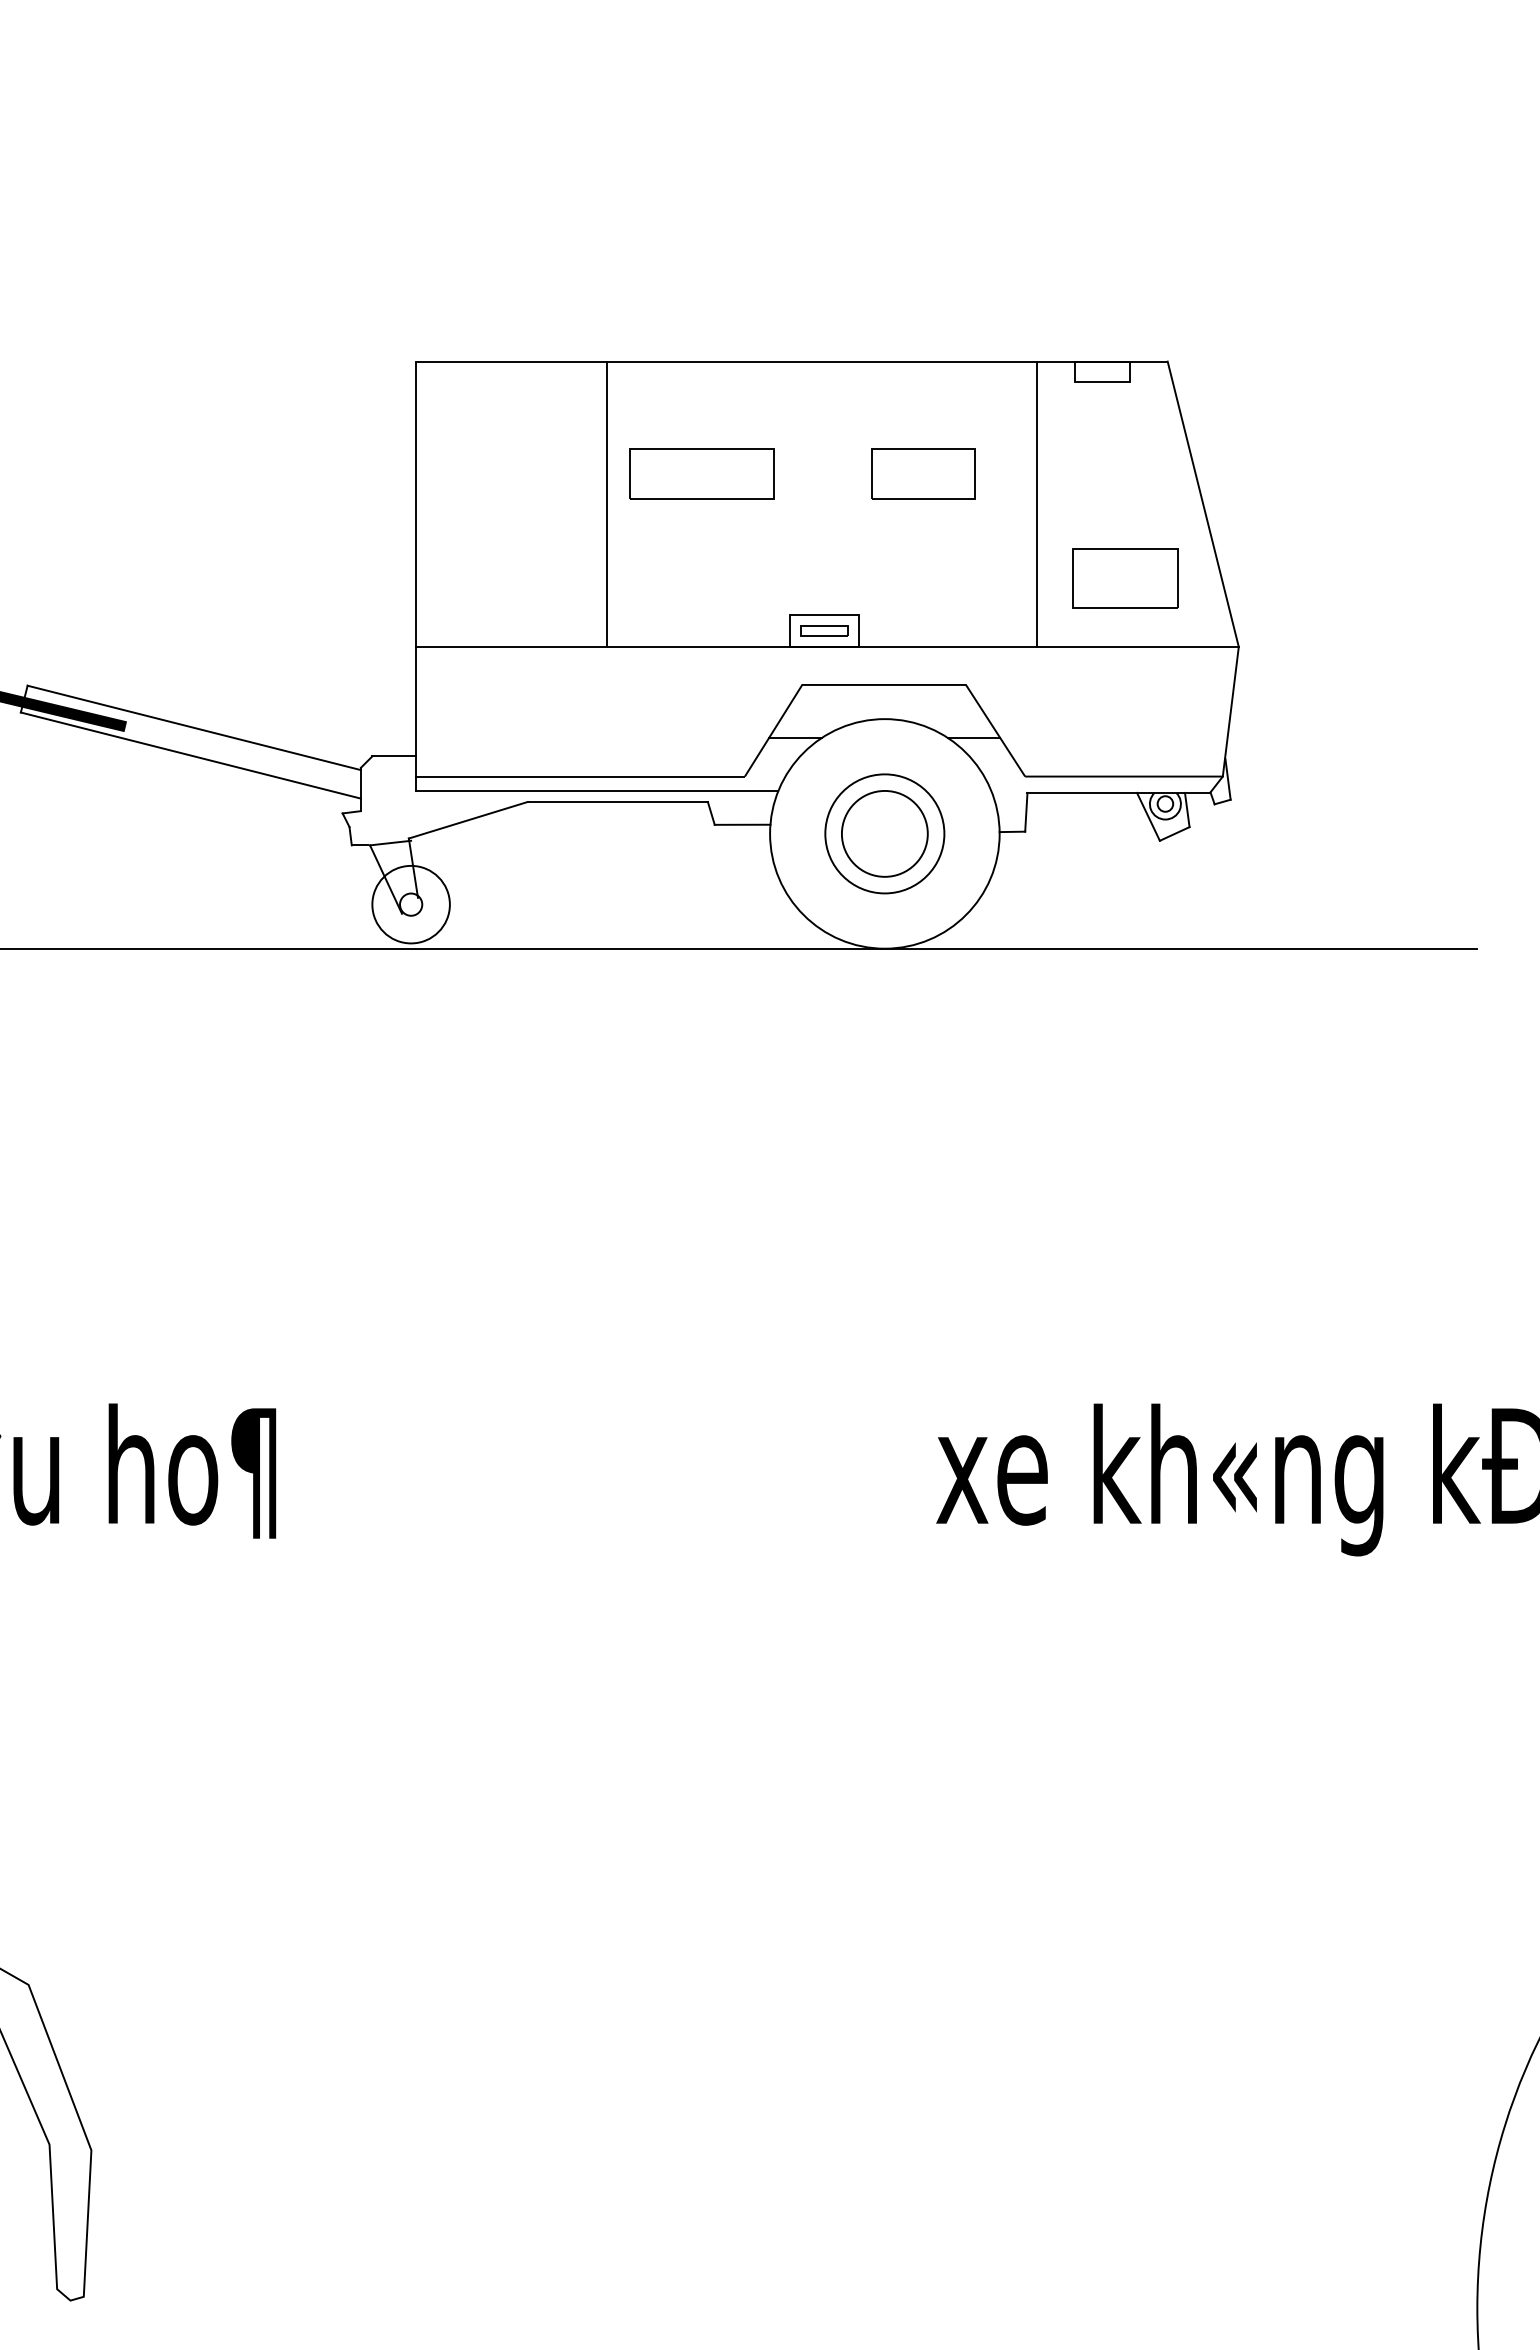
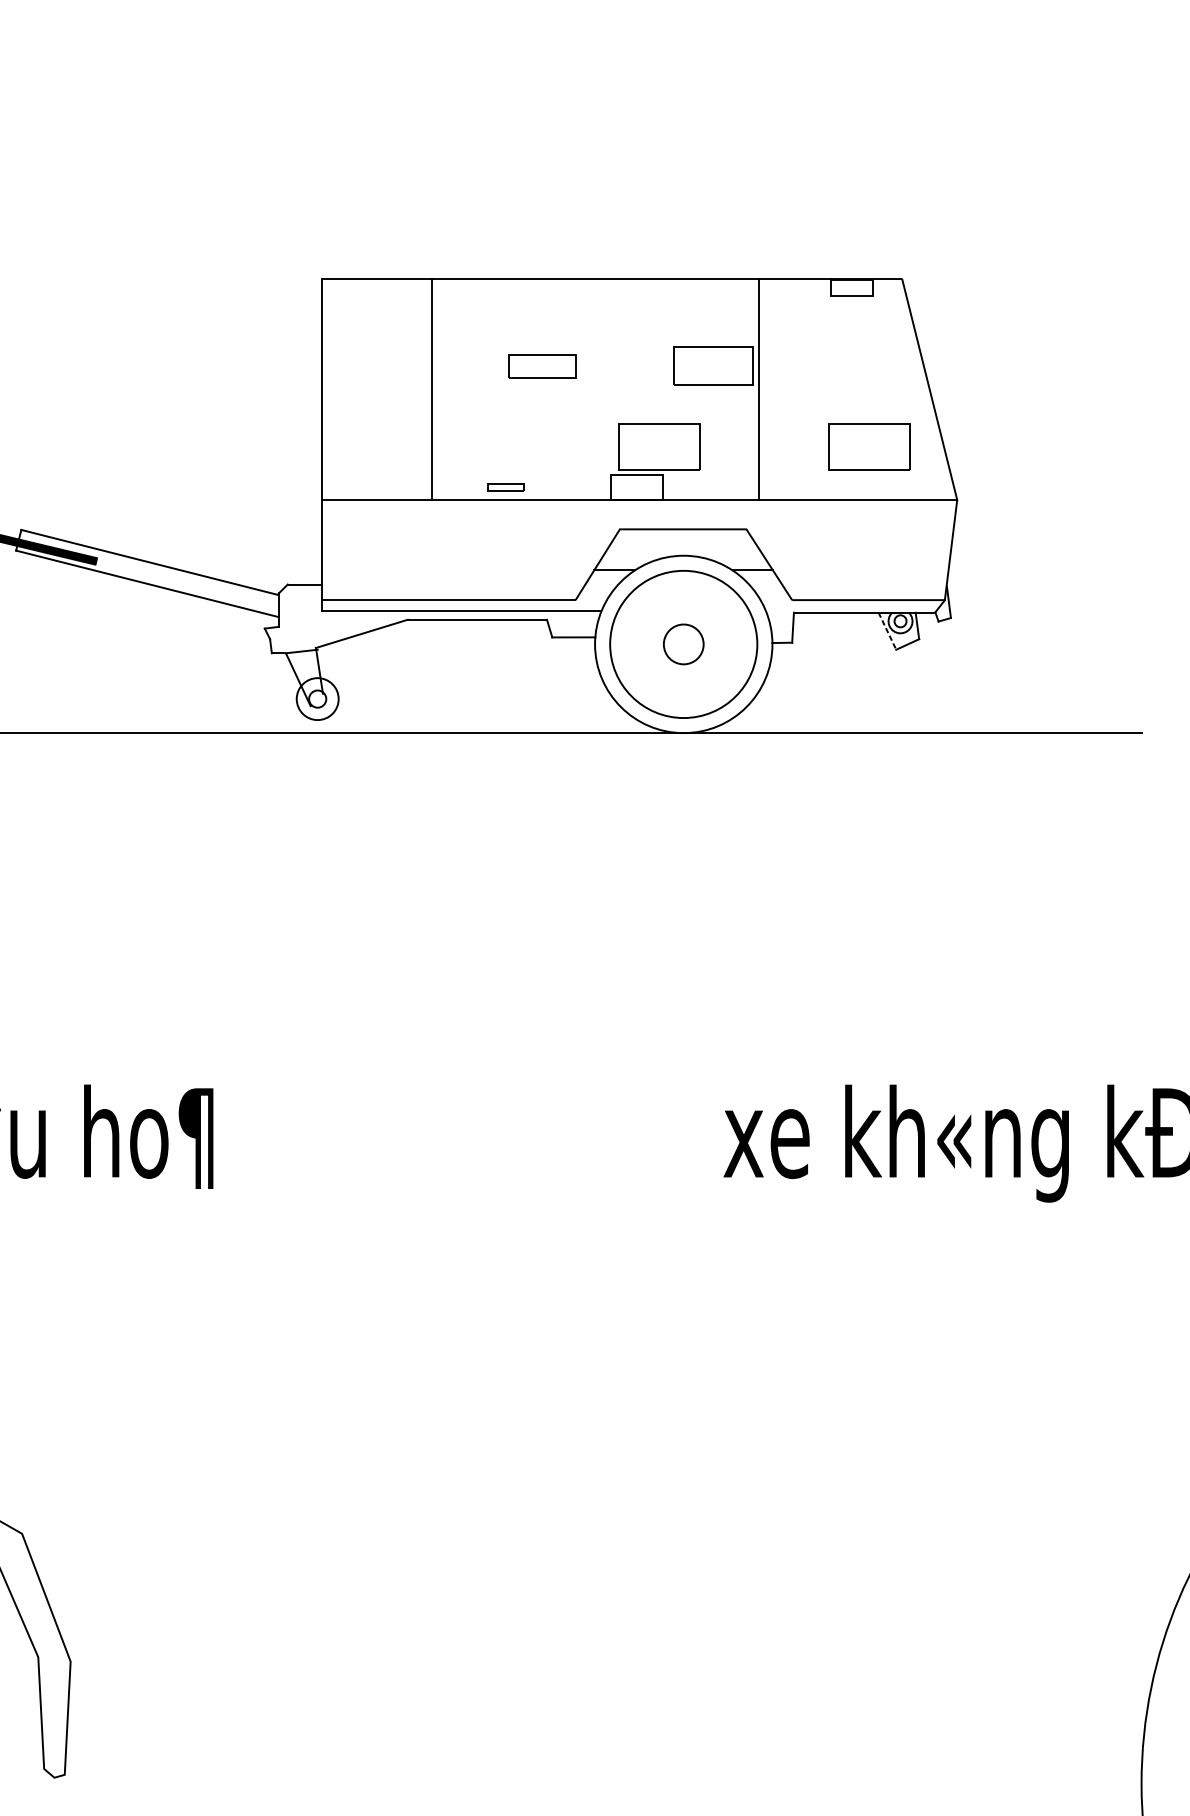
part: (701, 473) -> (542, 365), size x0.6
line: (607, 503) -> (431, 389), moved
line: (1036, 503) -> (759, 389), moved
part: (853, 578) -> (659, 447), added
part: (824, 630) -> (506, 487), moved
line: (1148, 816) -> (887, 630), solid -> dashed
circle: (884, 833) -> (683, 644), size x0.6
circle: (884, 833) -> (683, 644), size x1.6
circle: (410, 904) -> (317, 698), size x0.7

